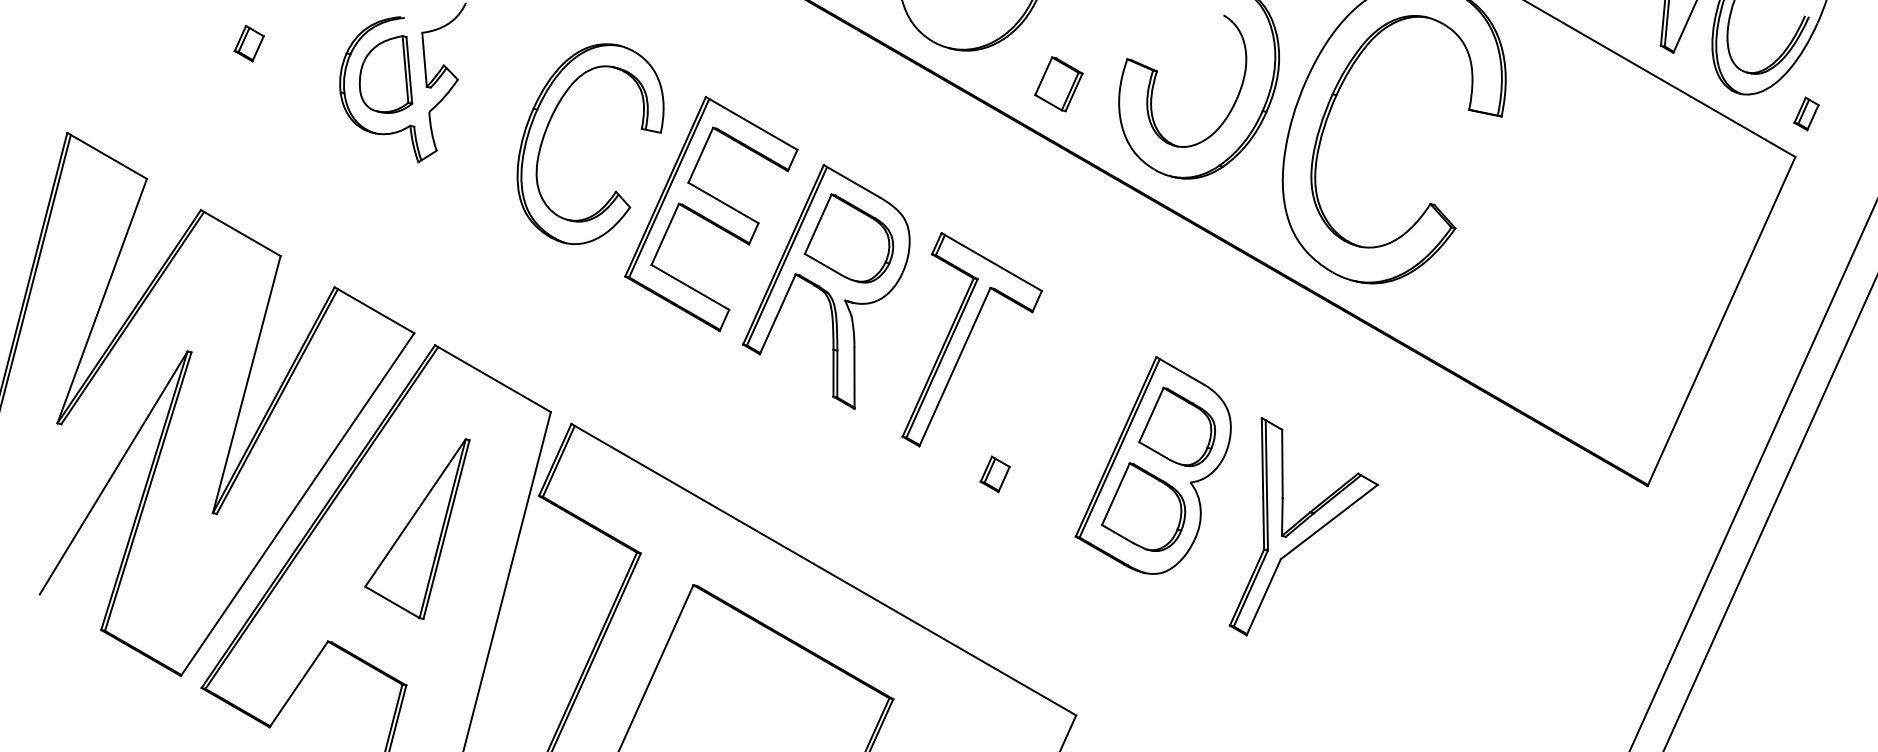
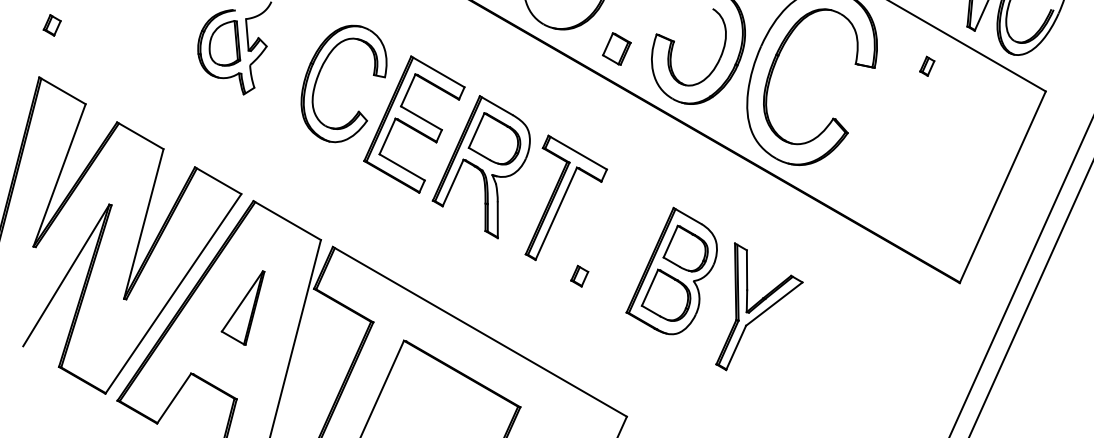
part: (247, 43) -> (51, 25), moved
part: (1806, 112) -> (927, 65), moved
part: (416, 527) -> (242, 307), size x0.7

